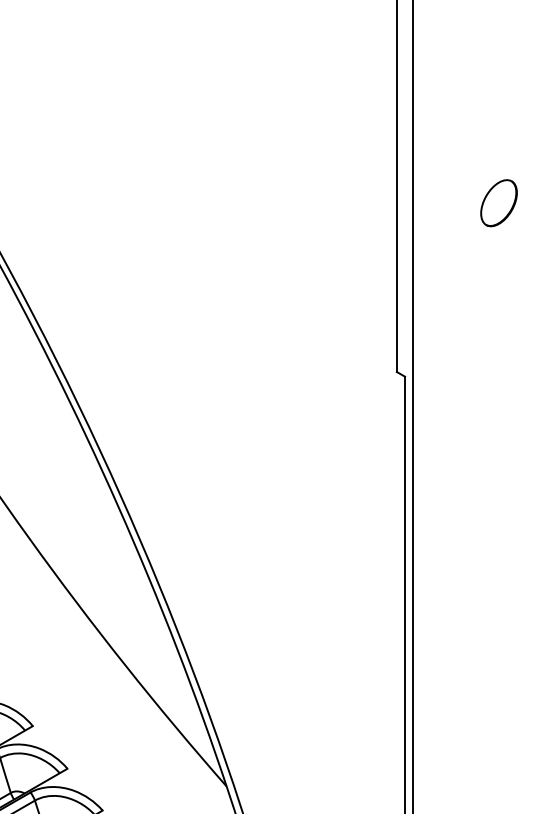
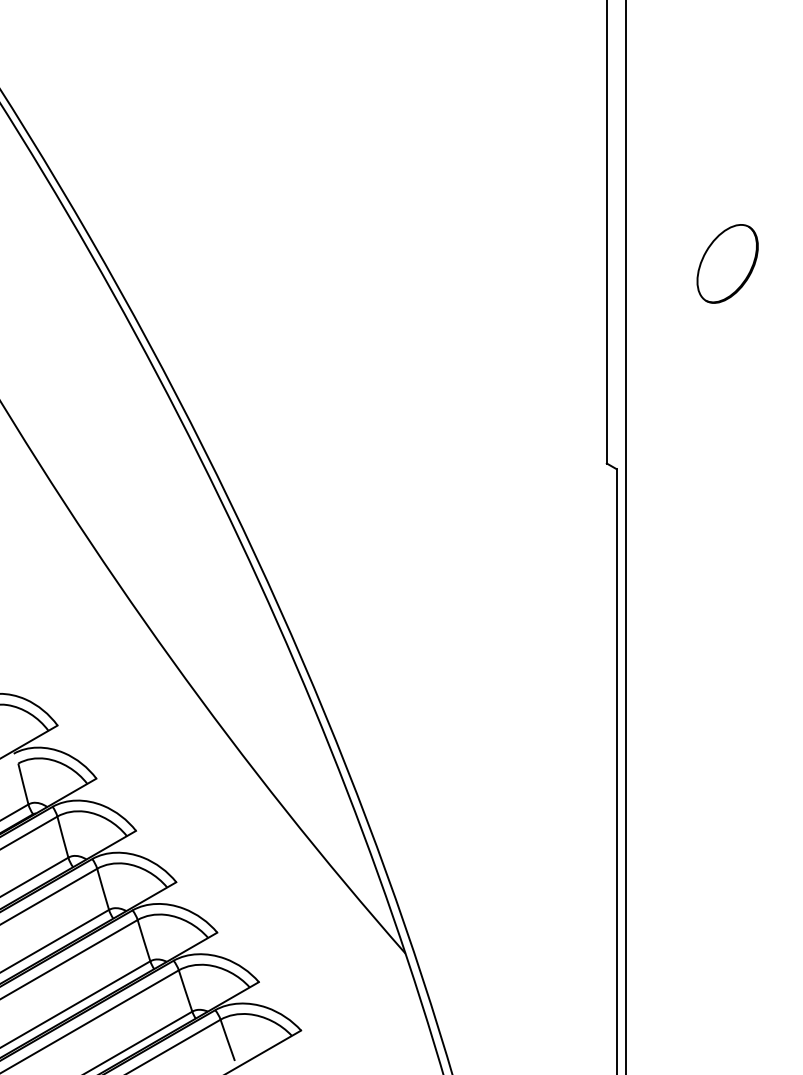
part: (498, 202) -> (727, 263), size x1.43

